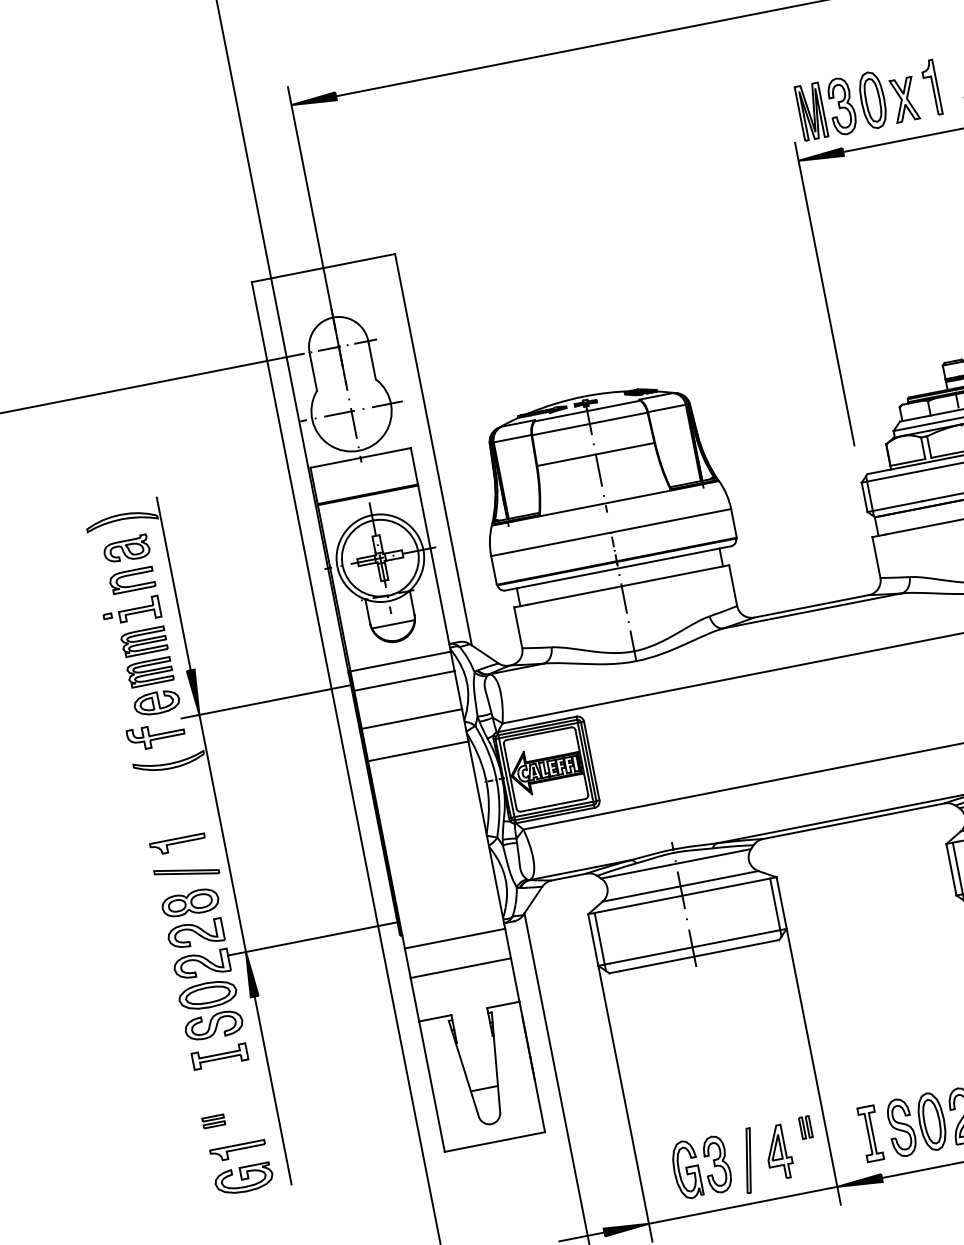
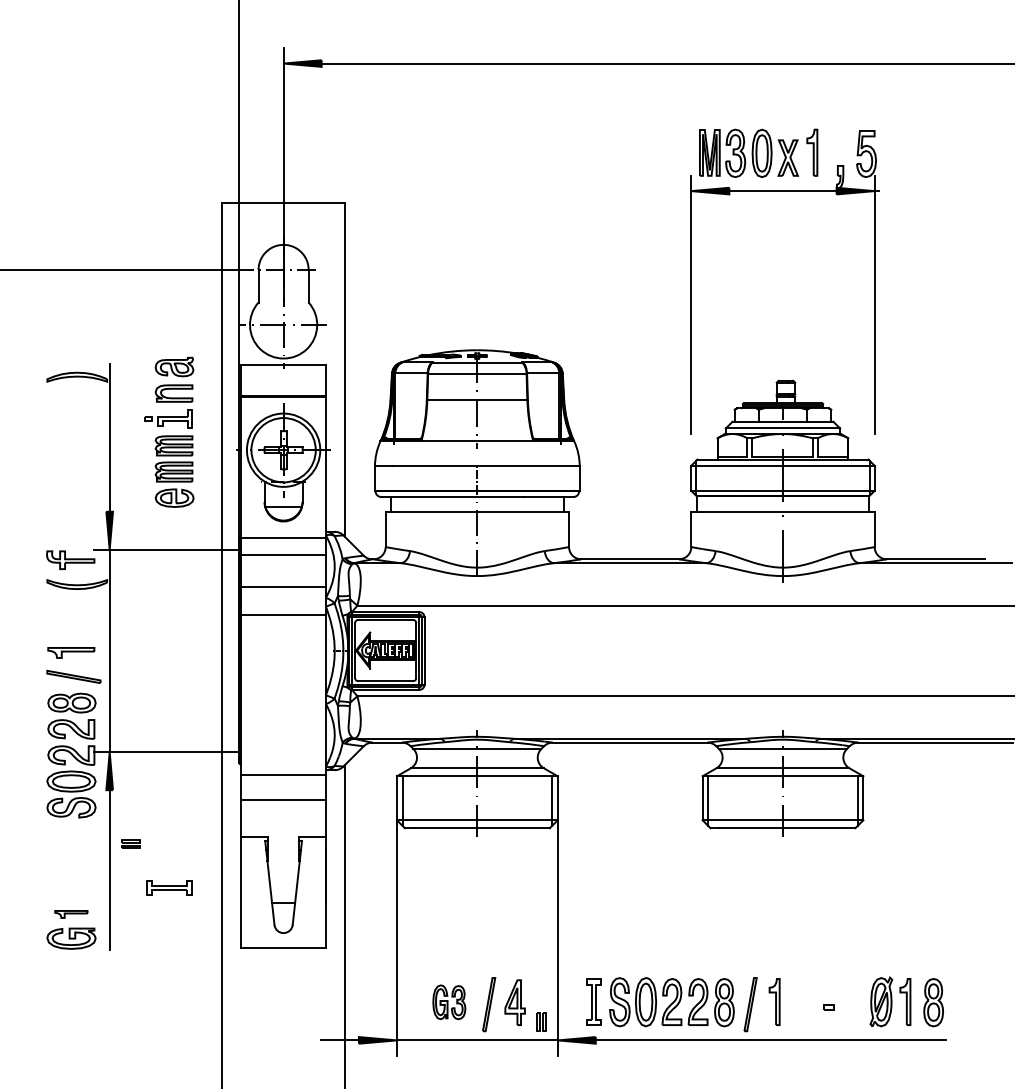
part: (135, 626) -> (169, 431), moved
part: (219, 1056) -> (169, 887), moved
part: (213, 1120) -> (130, 843), moved
part: (805, 1127) -> (541, 1021), moved
part: (238, 1151) -> (71, 914), size x0.7
part: (701, 1167) -> (449, 1002), size x0.7

